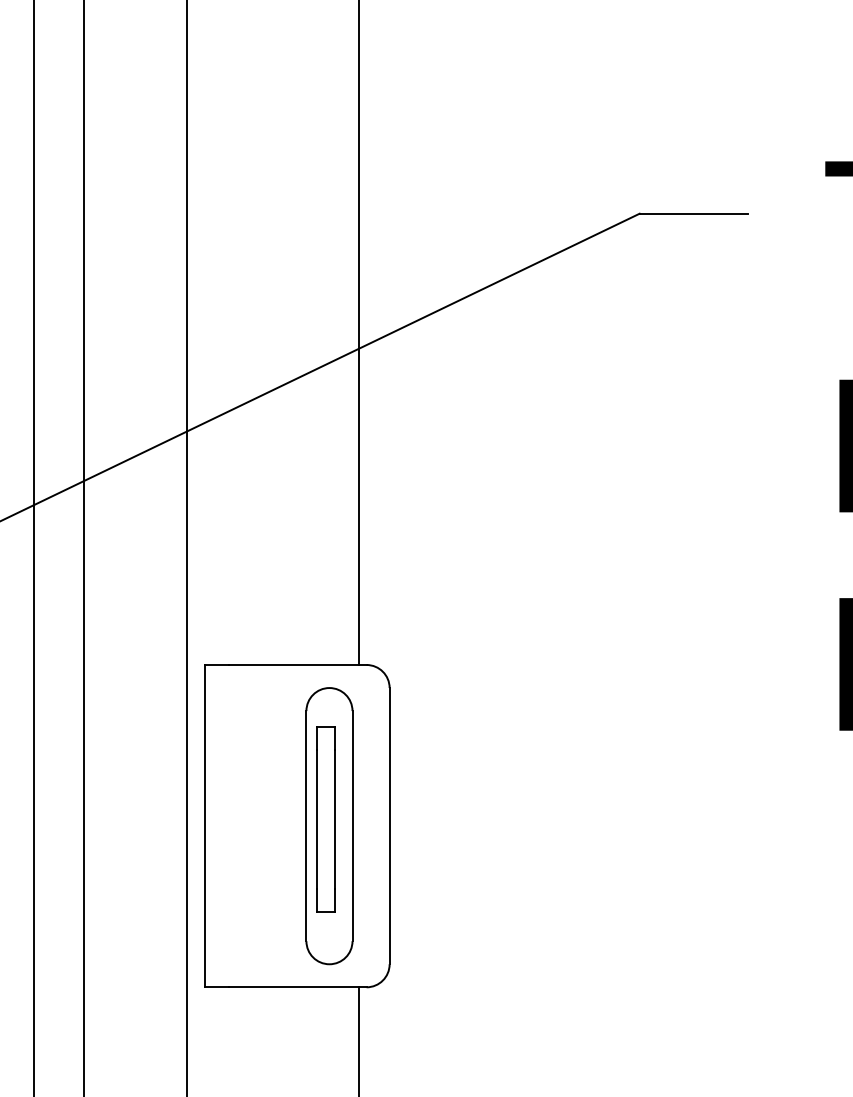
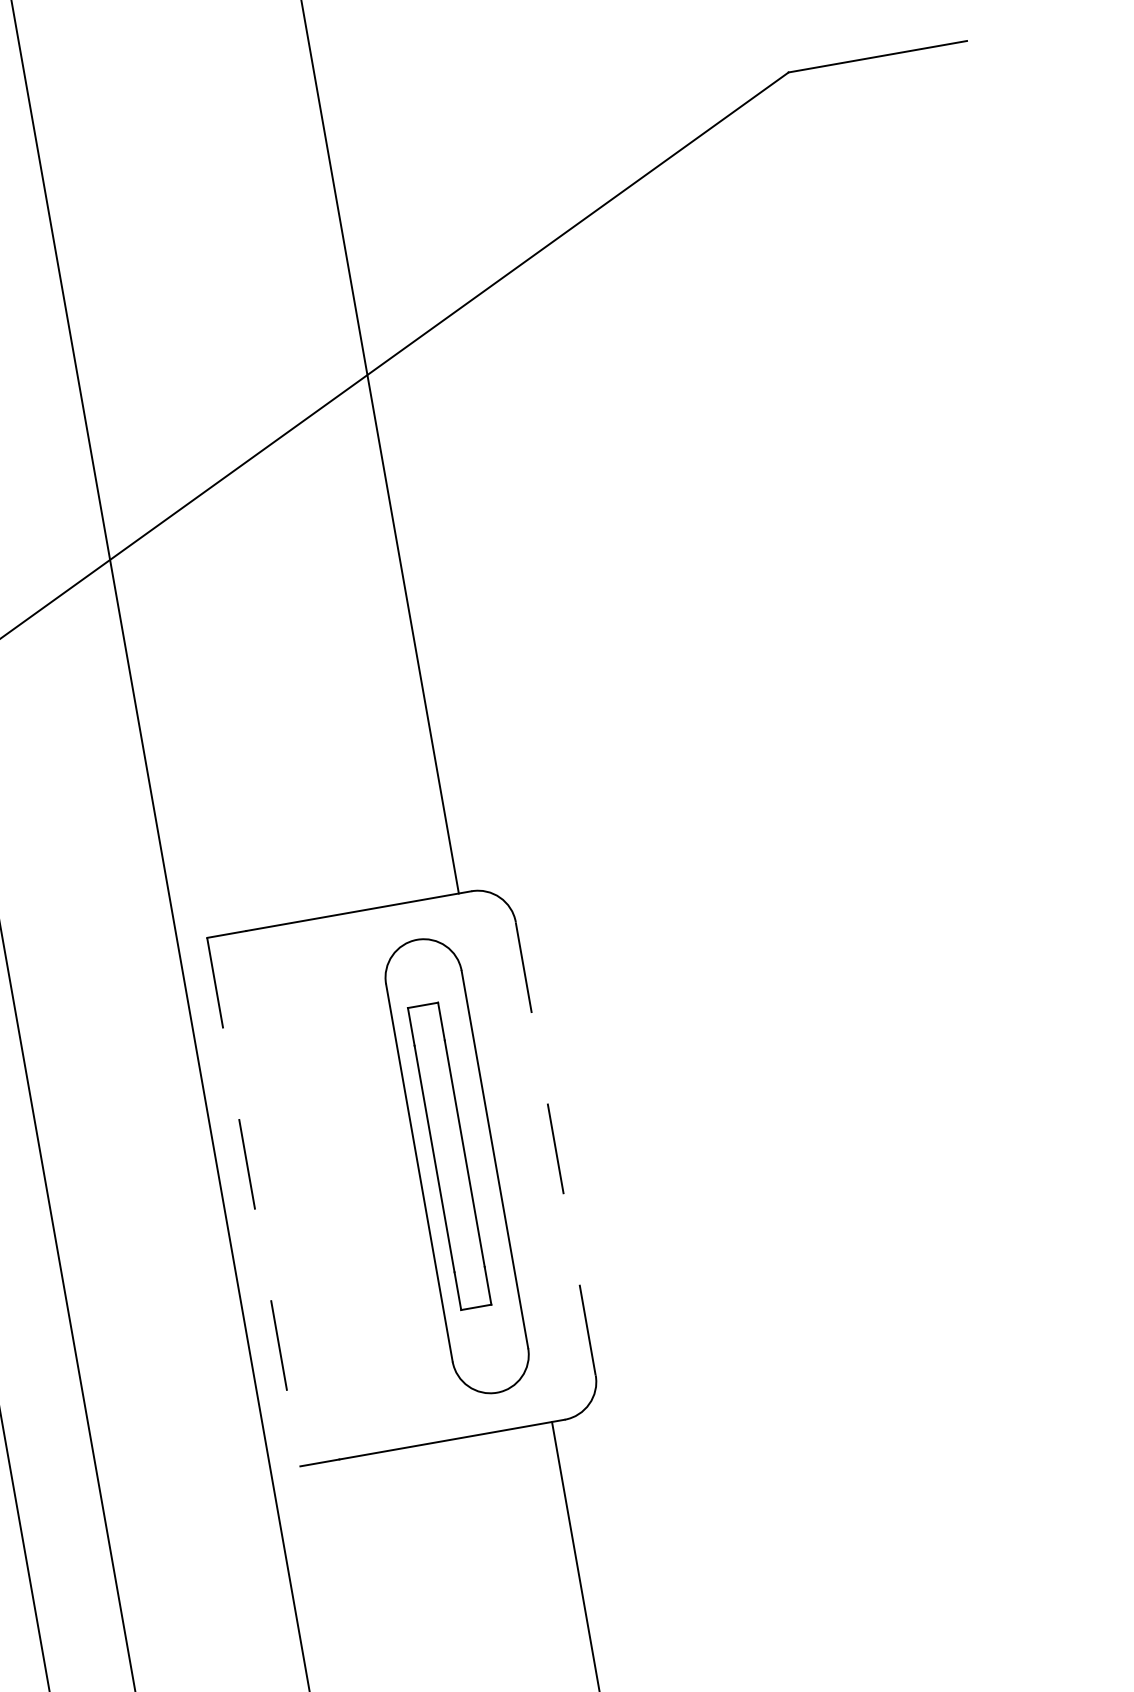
line: (205, 826) -> (253, 1202), solid -> dashed
line: (389, 826) -> (555, 1149), solid -> dashed

